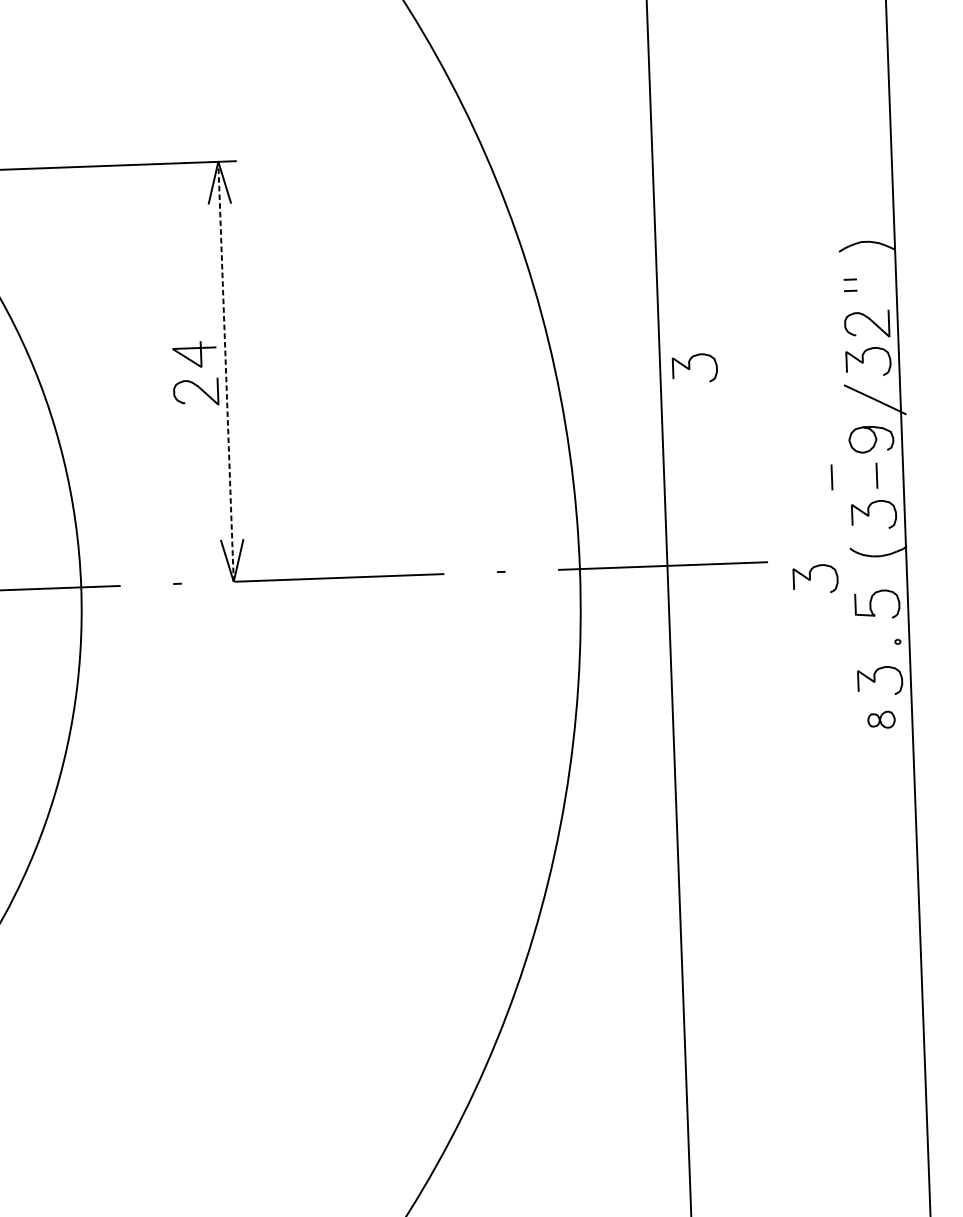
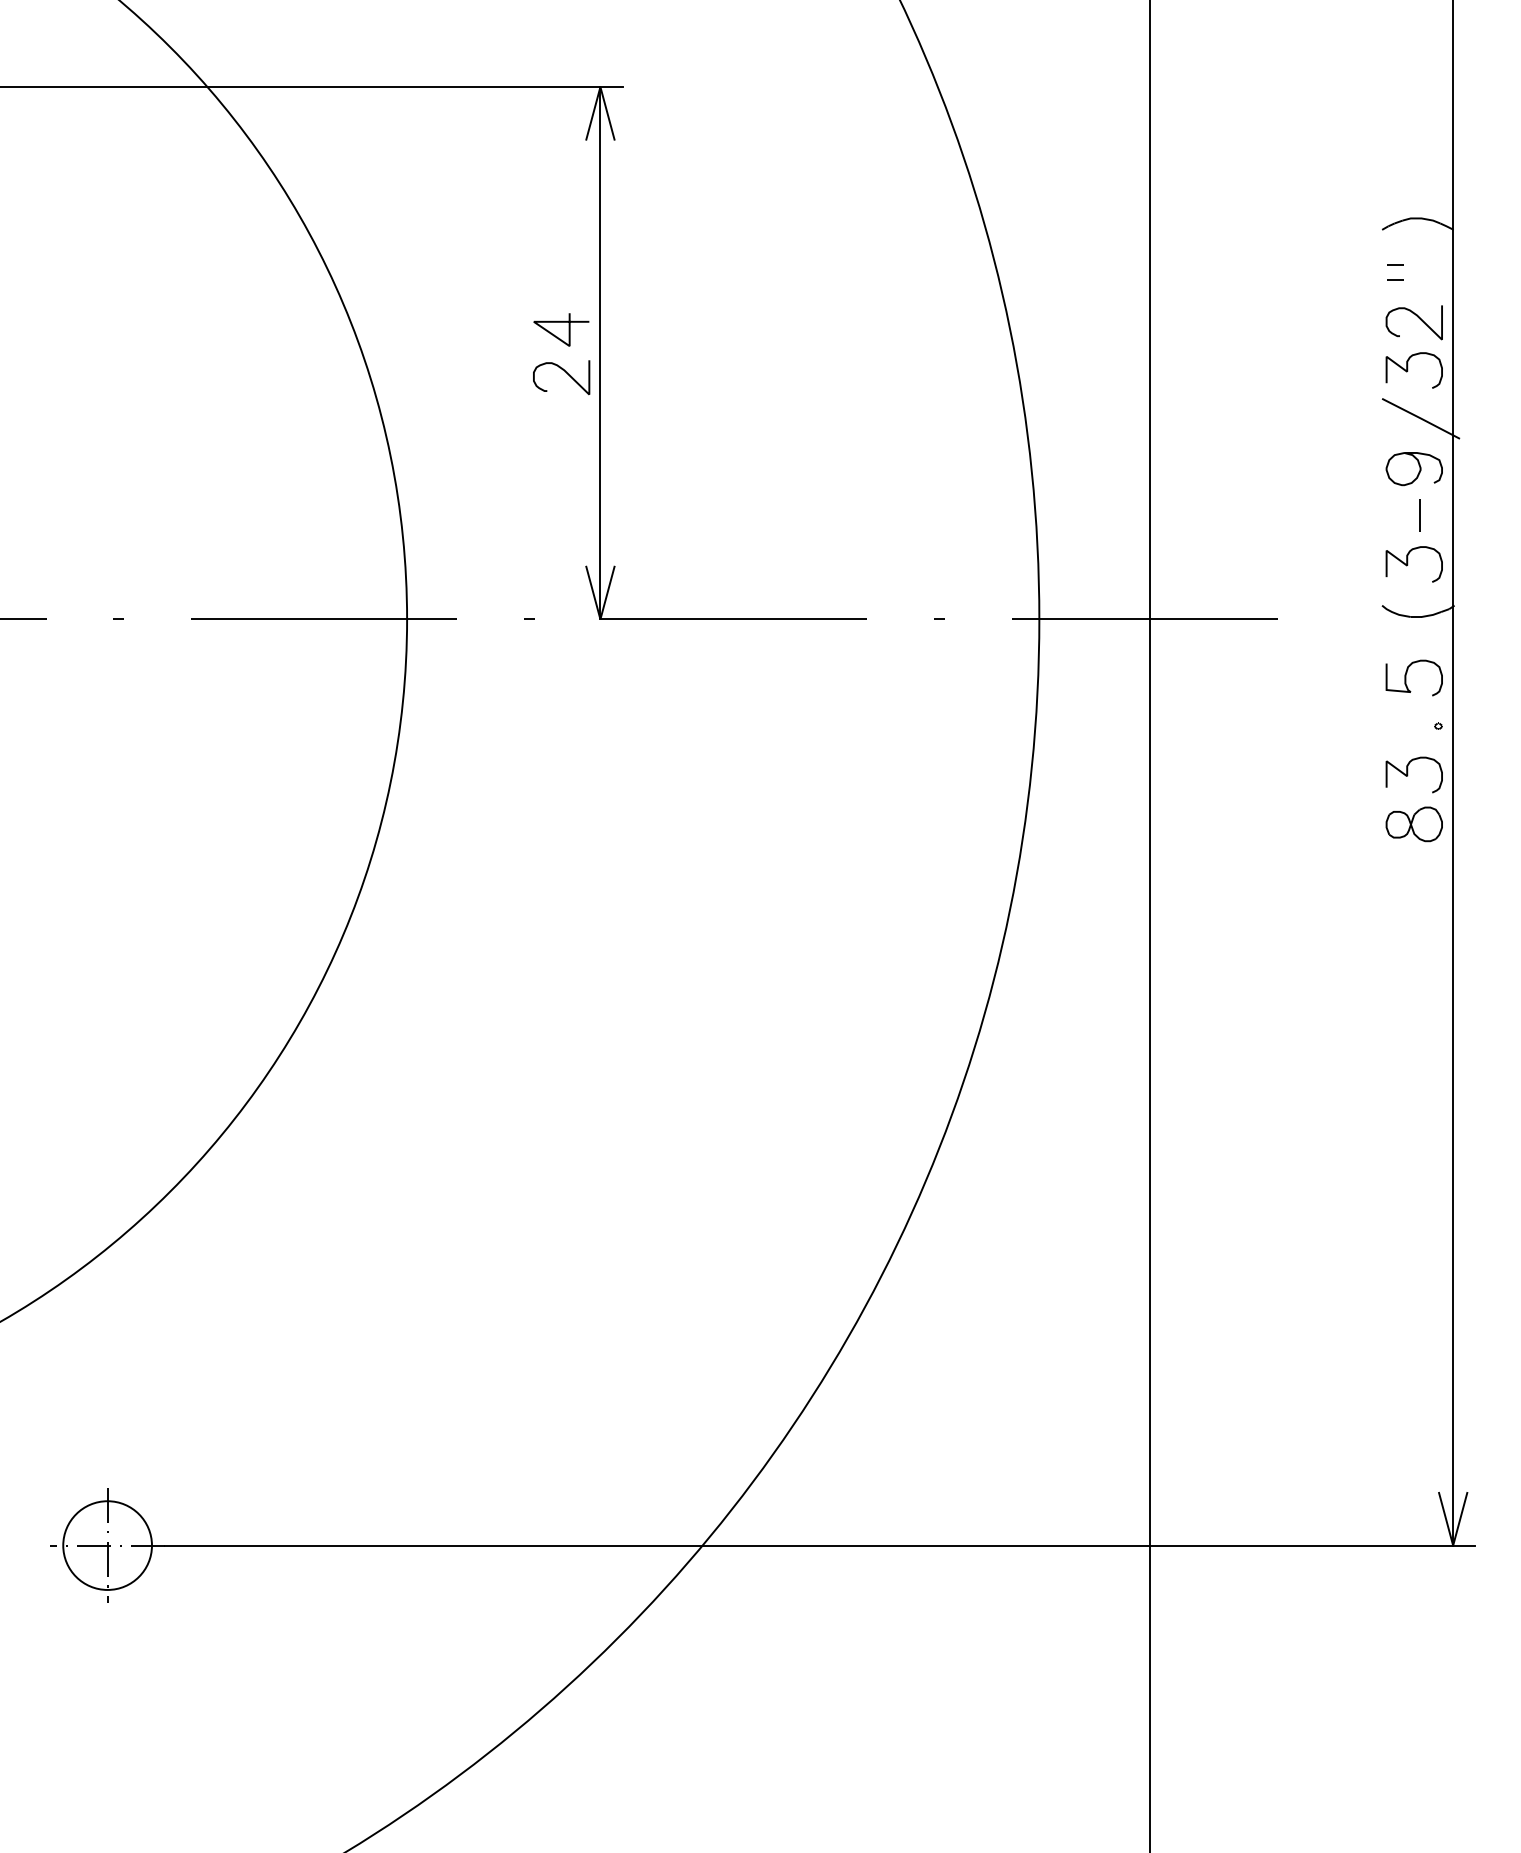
curve: (690, 368) -> (1188, 370), removed
line: (226, 371) -> (600, 352), dashed -> solid
line: (831, 477) -> (1362, 515), removed
curve: (811, 578) -> (1331, 642), removed
part: (881, 720) -> (1413, 824), size x1.67

